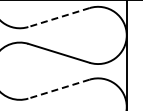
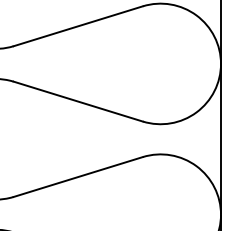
line: (58, 17) -> (77, 26), dashed -> solid
line: (58, 89) -> (77, 177), dashed -> solid

